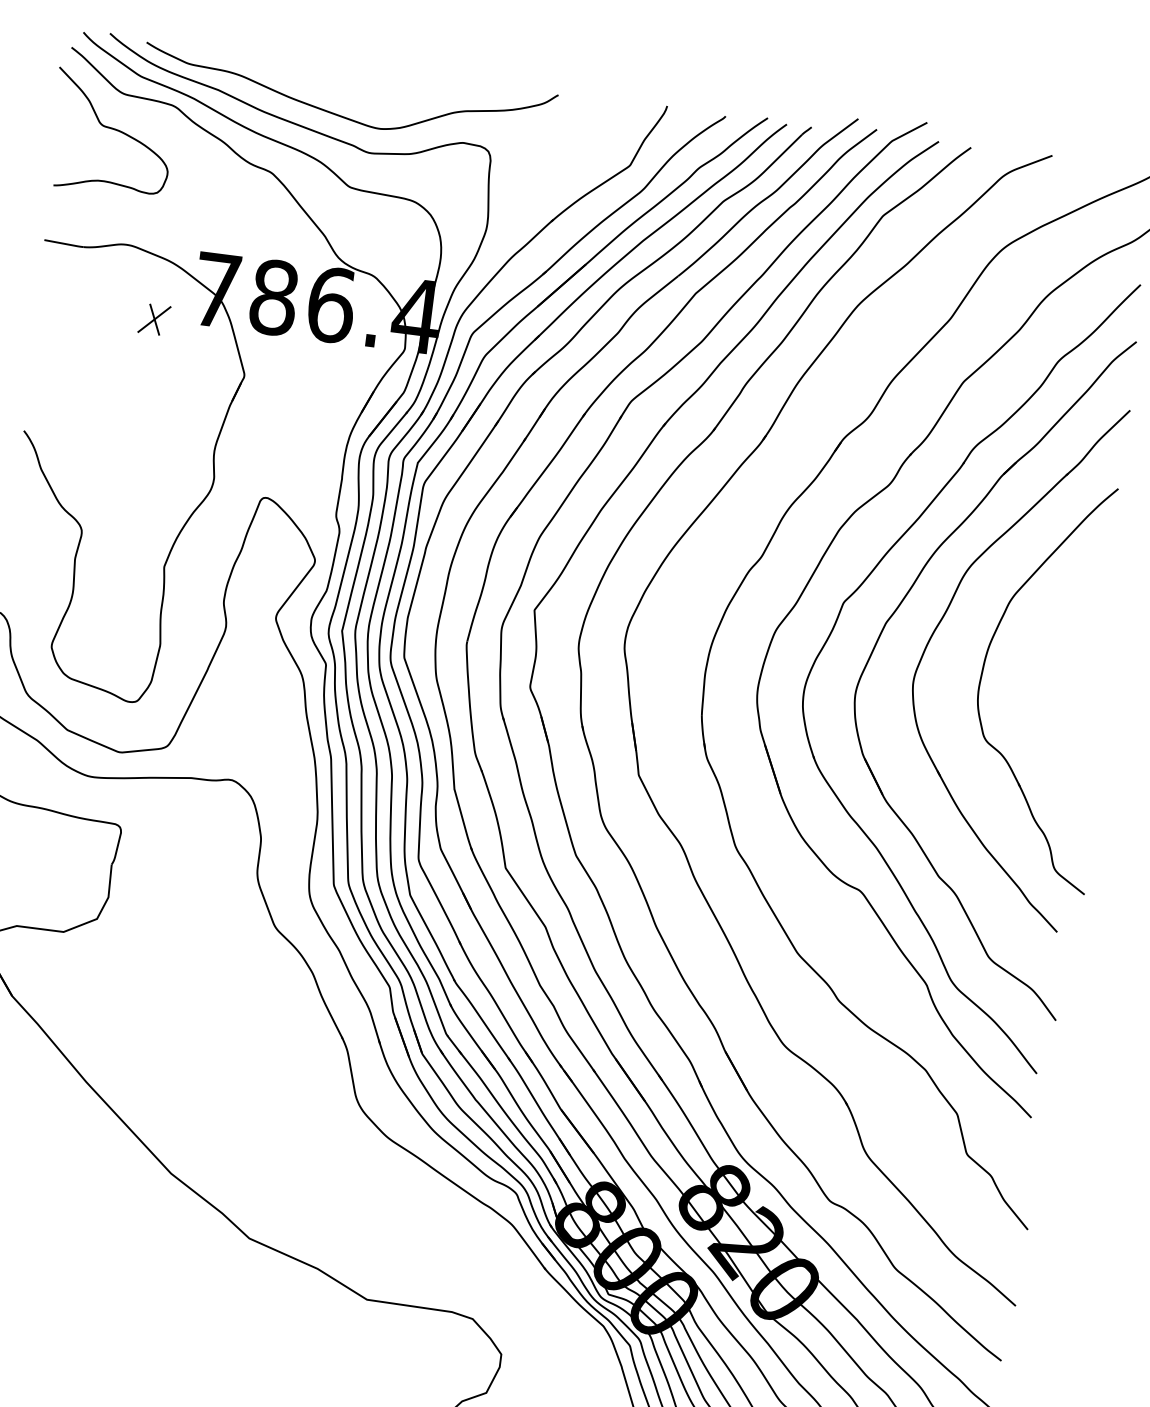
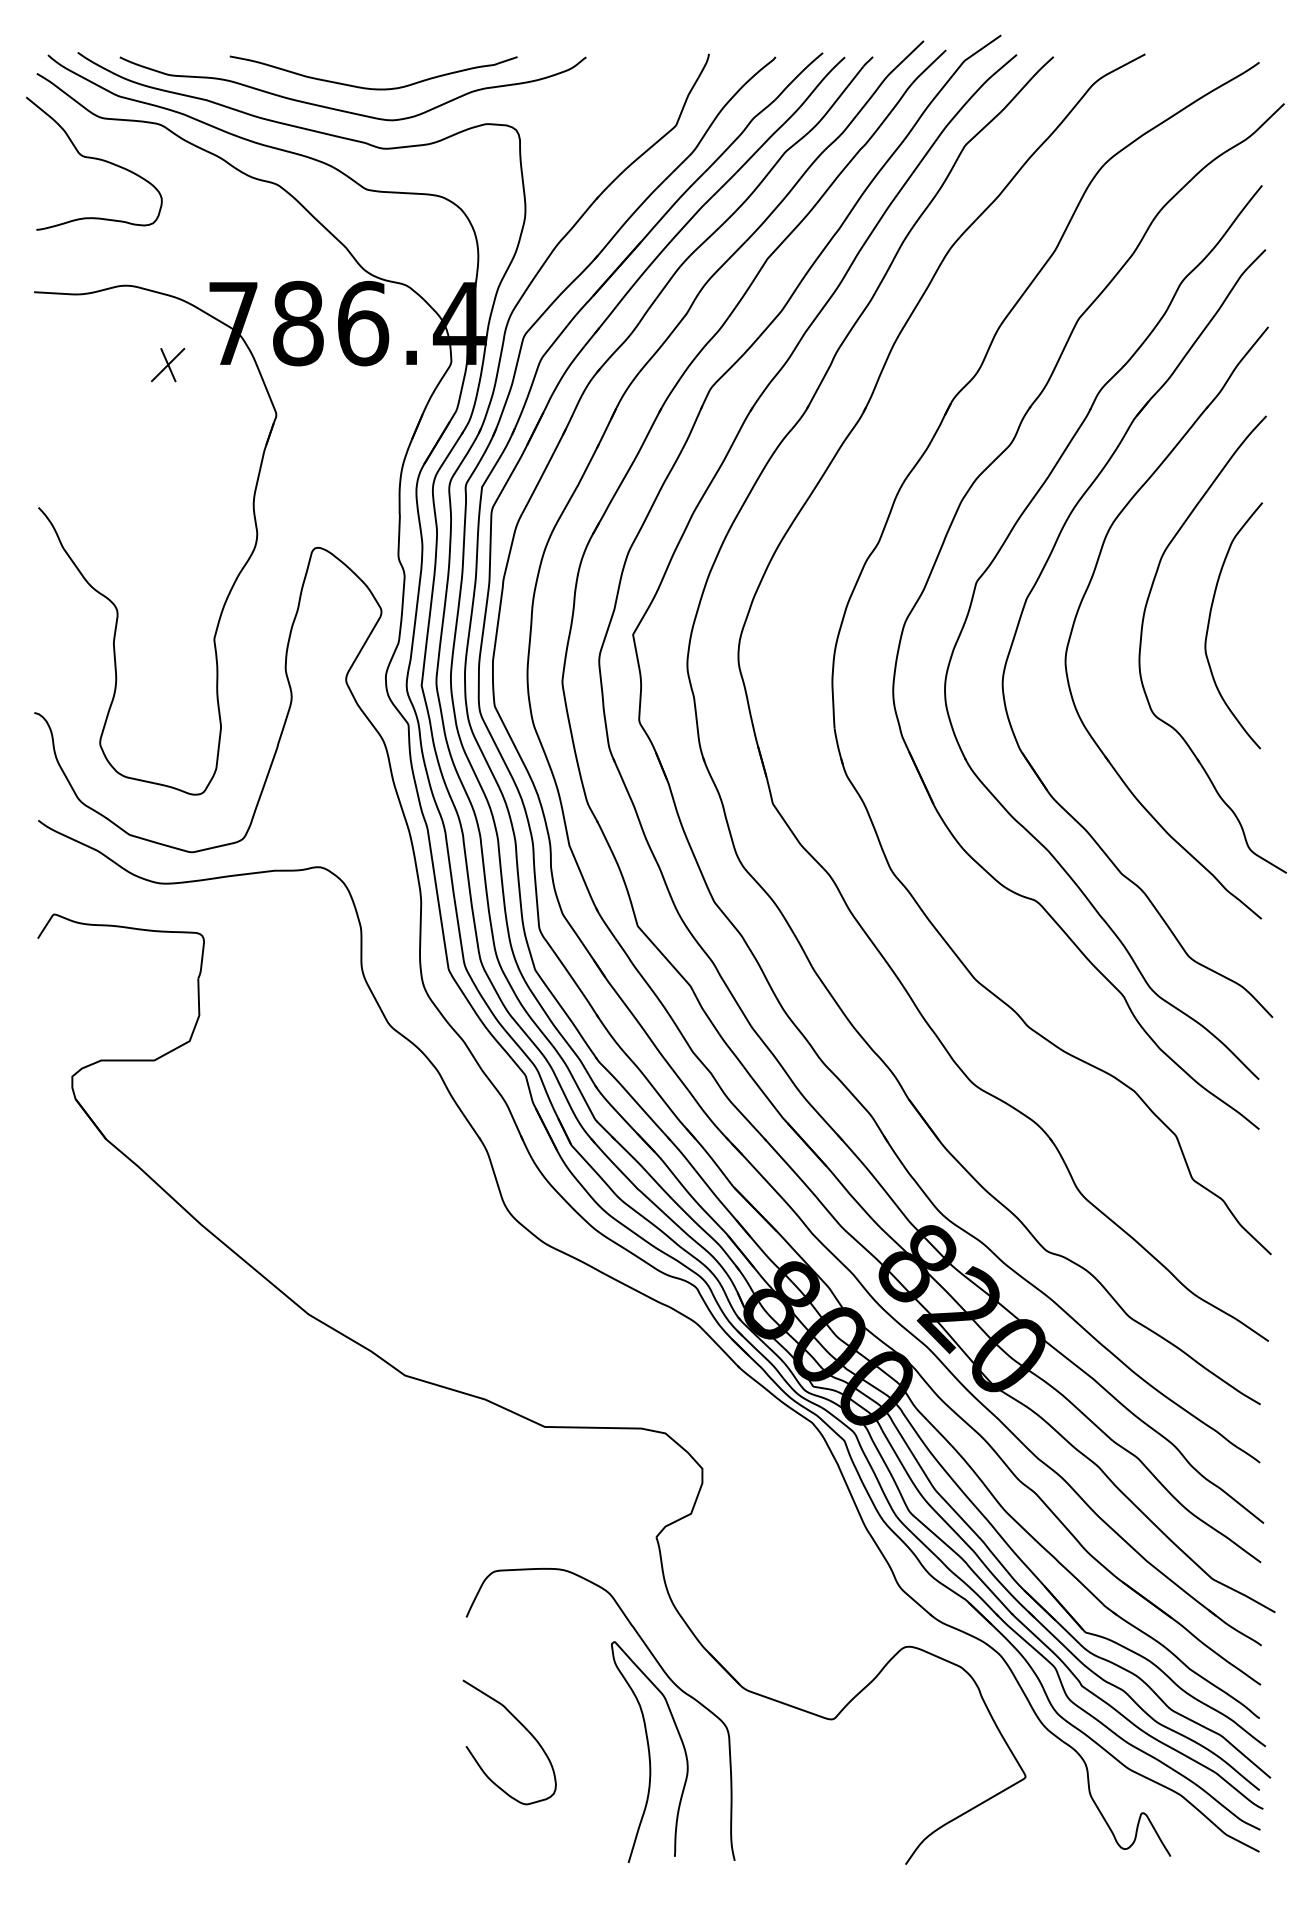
curve: (362, 97) -> (368, 87), added
curve: (1046, 662) -> (1210, 619), added

